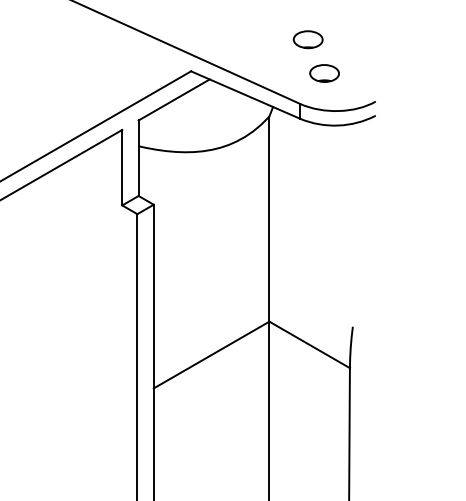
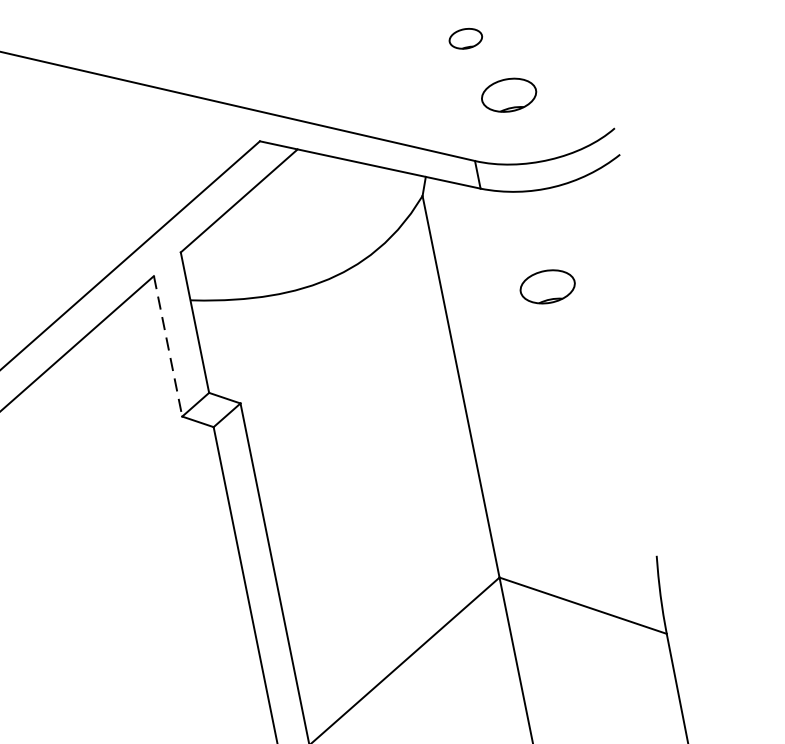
part: (307, 39) -> (464, 38), size x0.6
line: (122, 167) -> (168, 345), solid -> dashed
part: (324, 176) -> (547, 286), added

